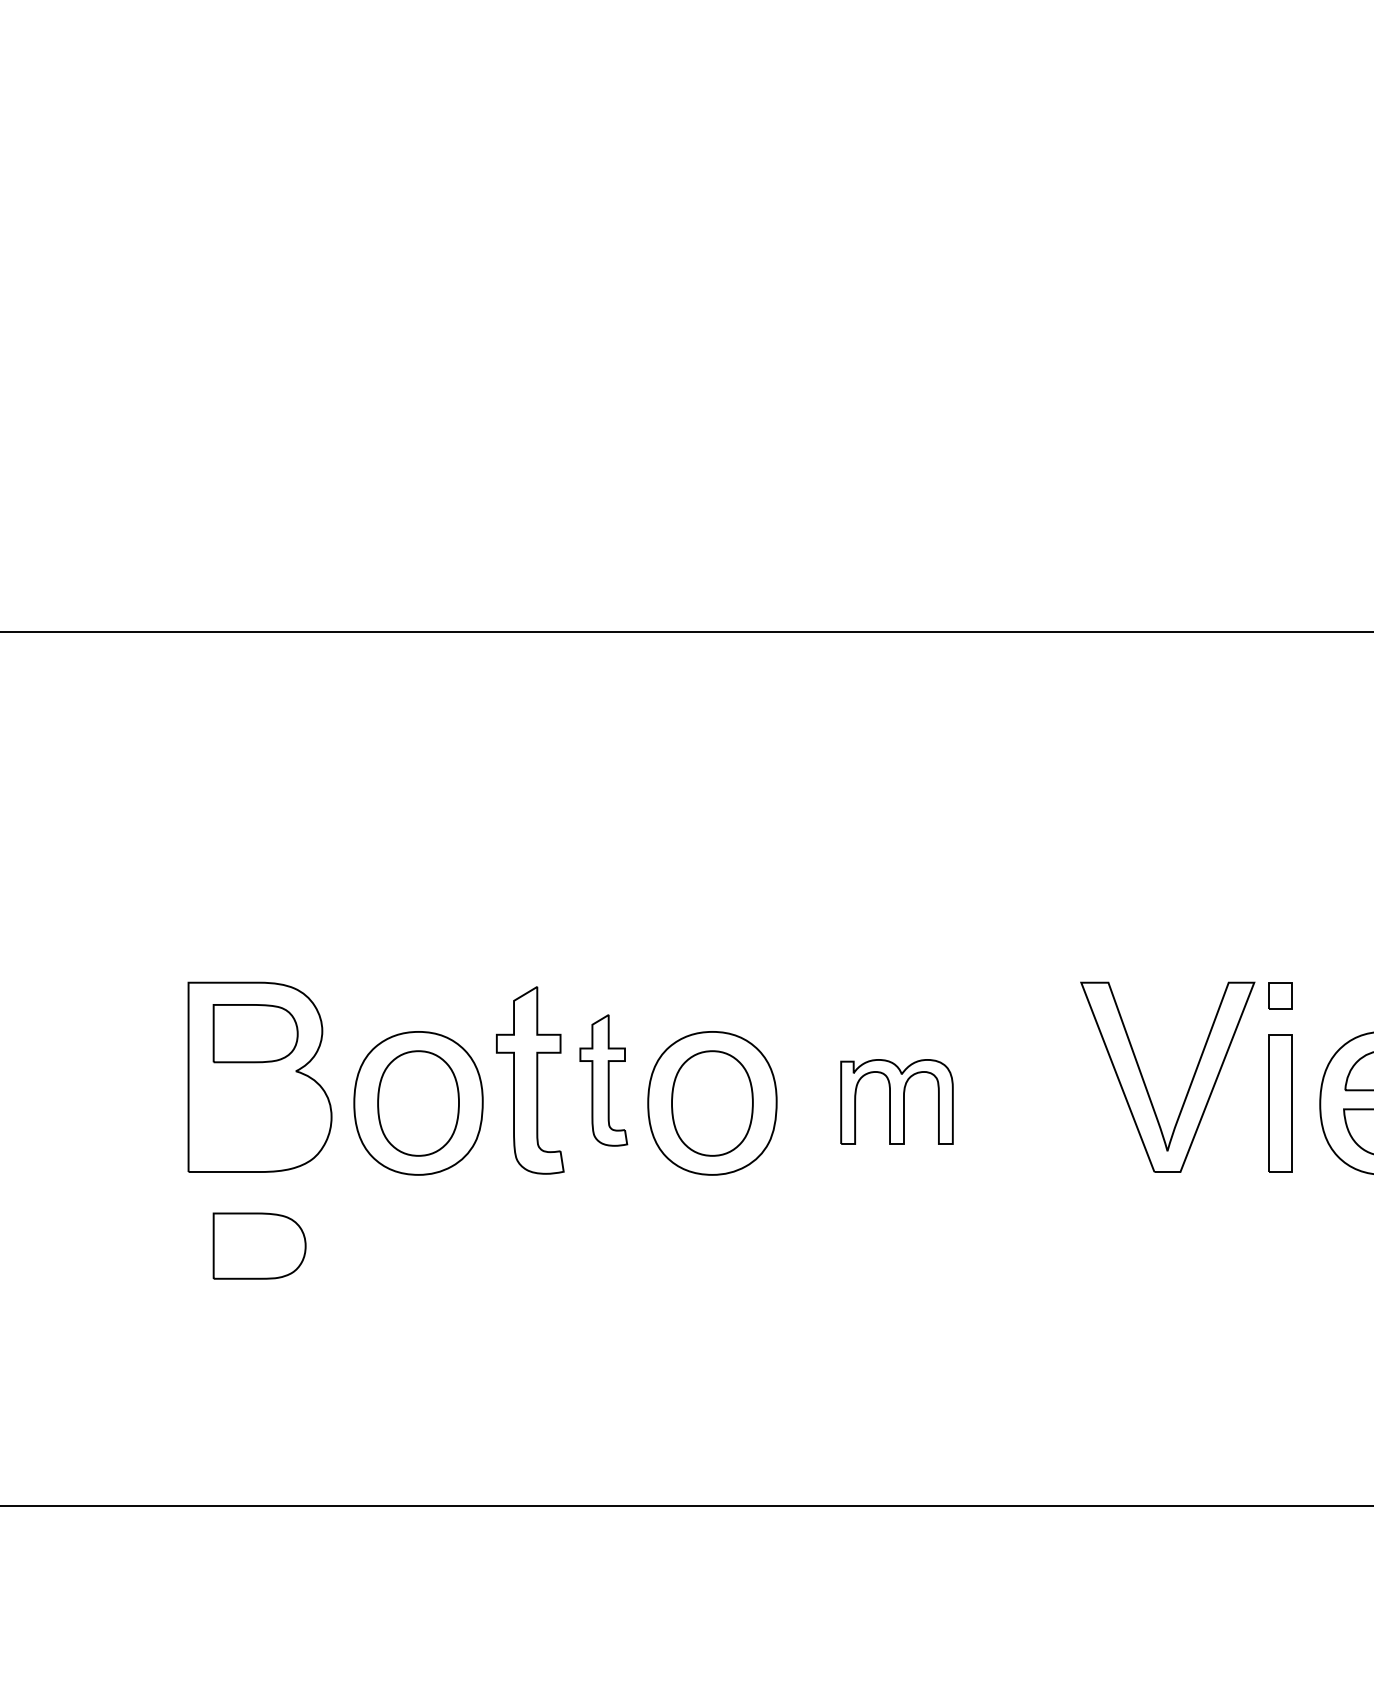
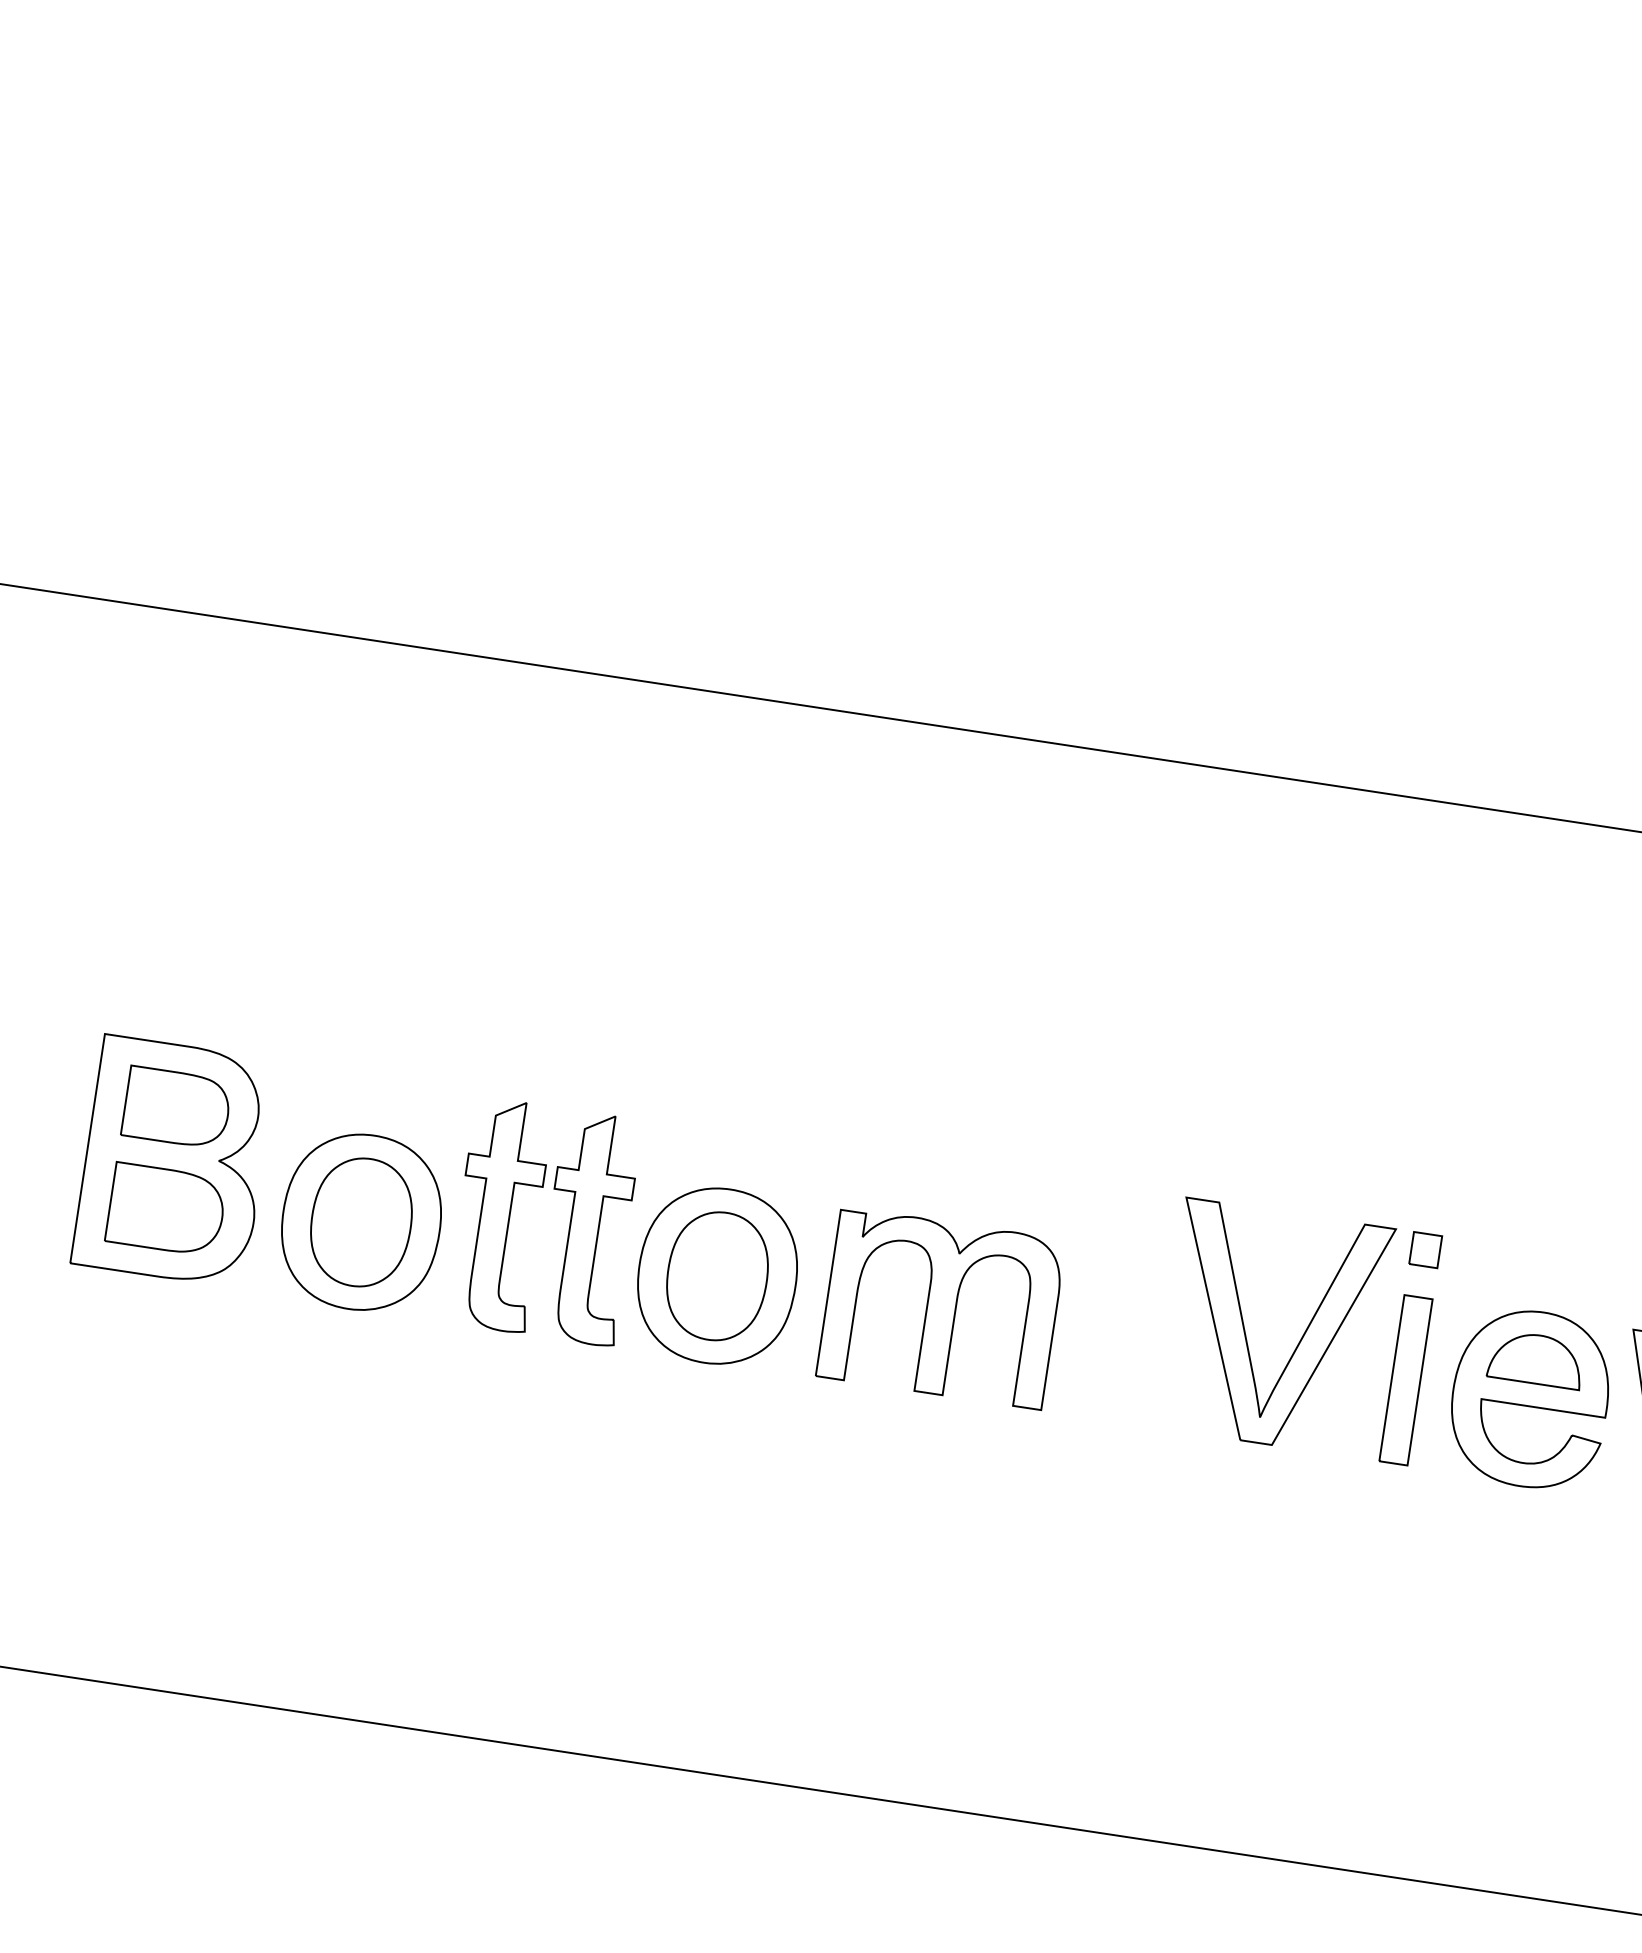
part: (603, 1080) -> (589, 1228), size x1.43
part: (896, 1101) -> (940, 1307), size x1.67
part: (259, 1245) -> (166, 1209), moved

